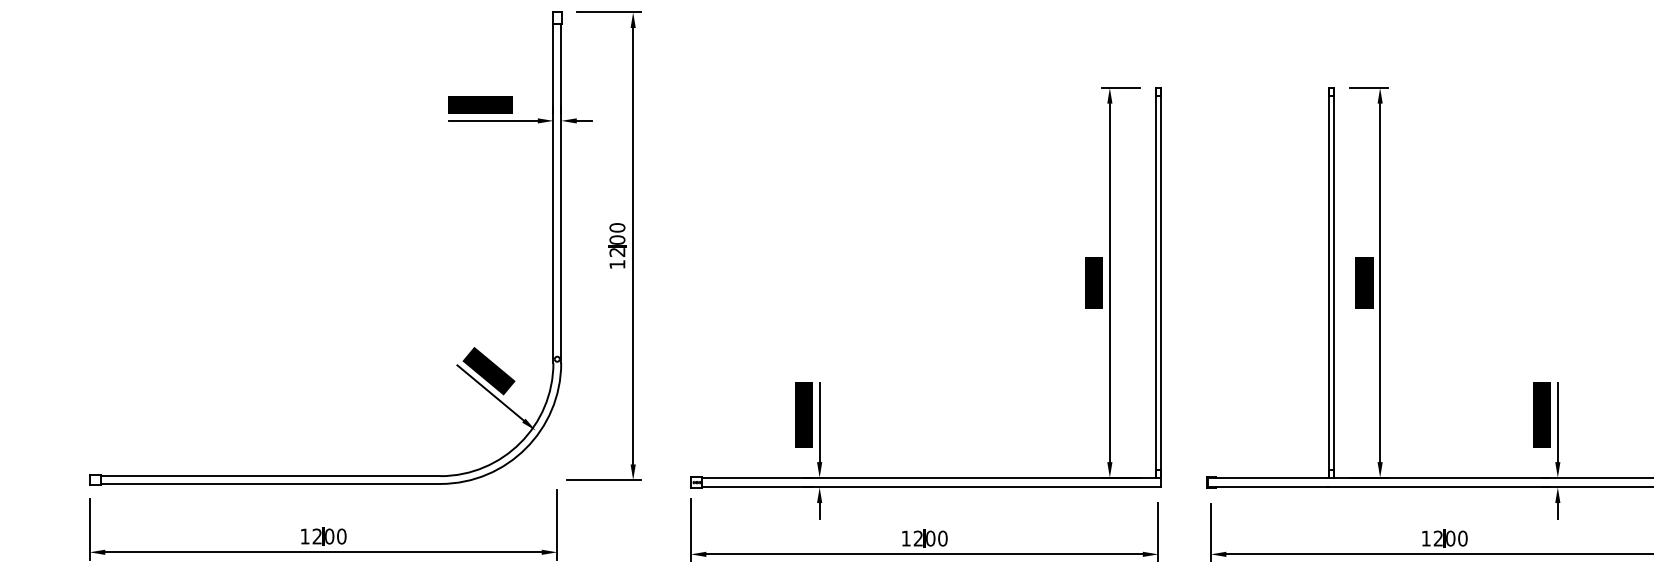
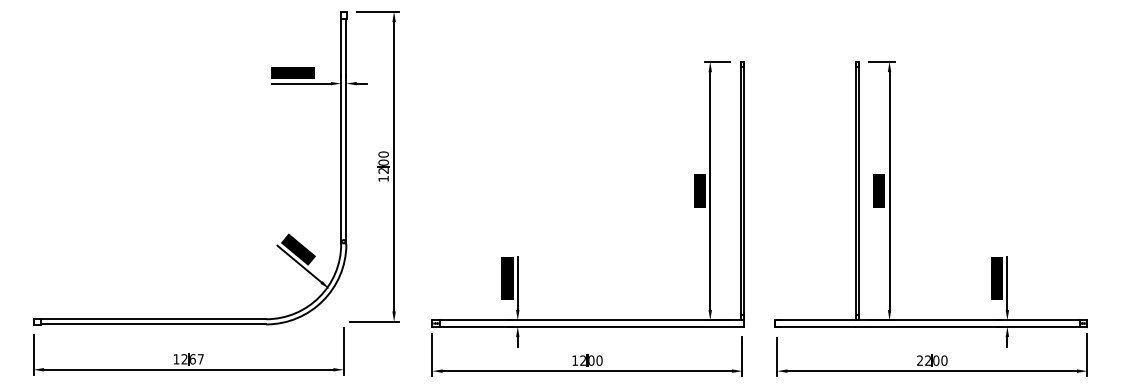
text: (335, 536) -> (196, 359), 1200 -> 1267
text: (1425, 538) -> (919, 360), 1200 -> 2200

